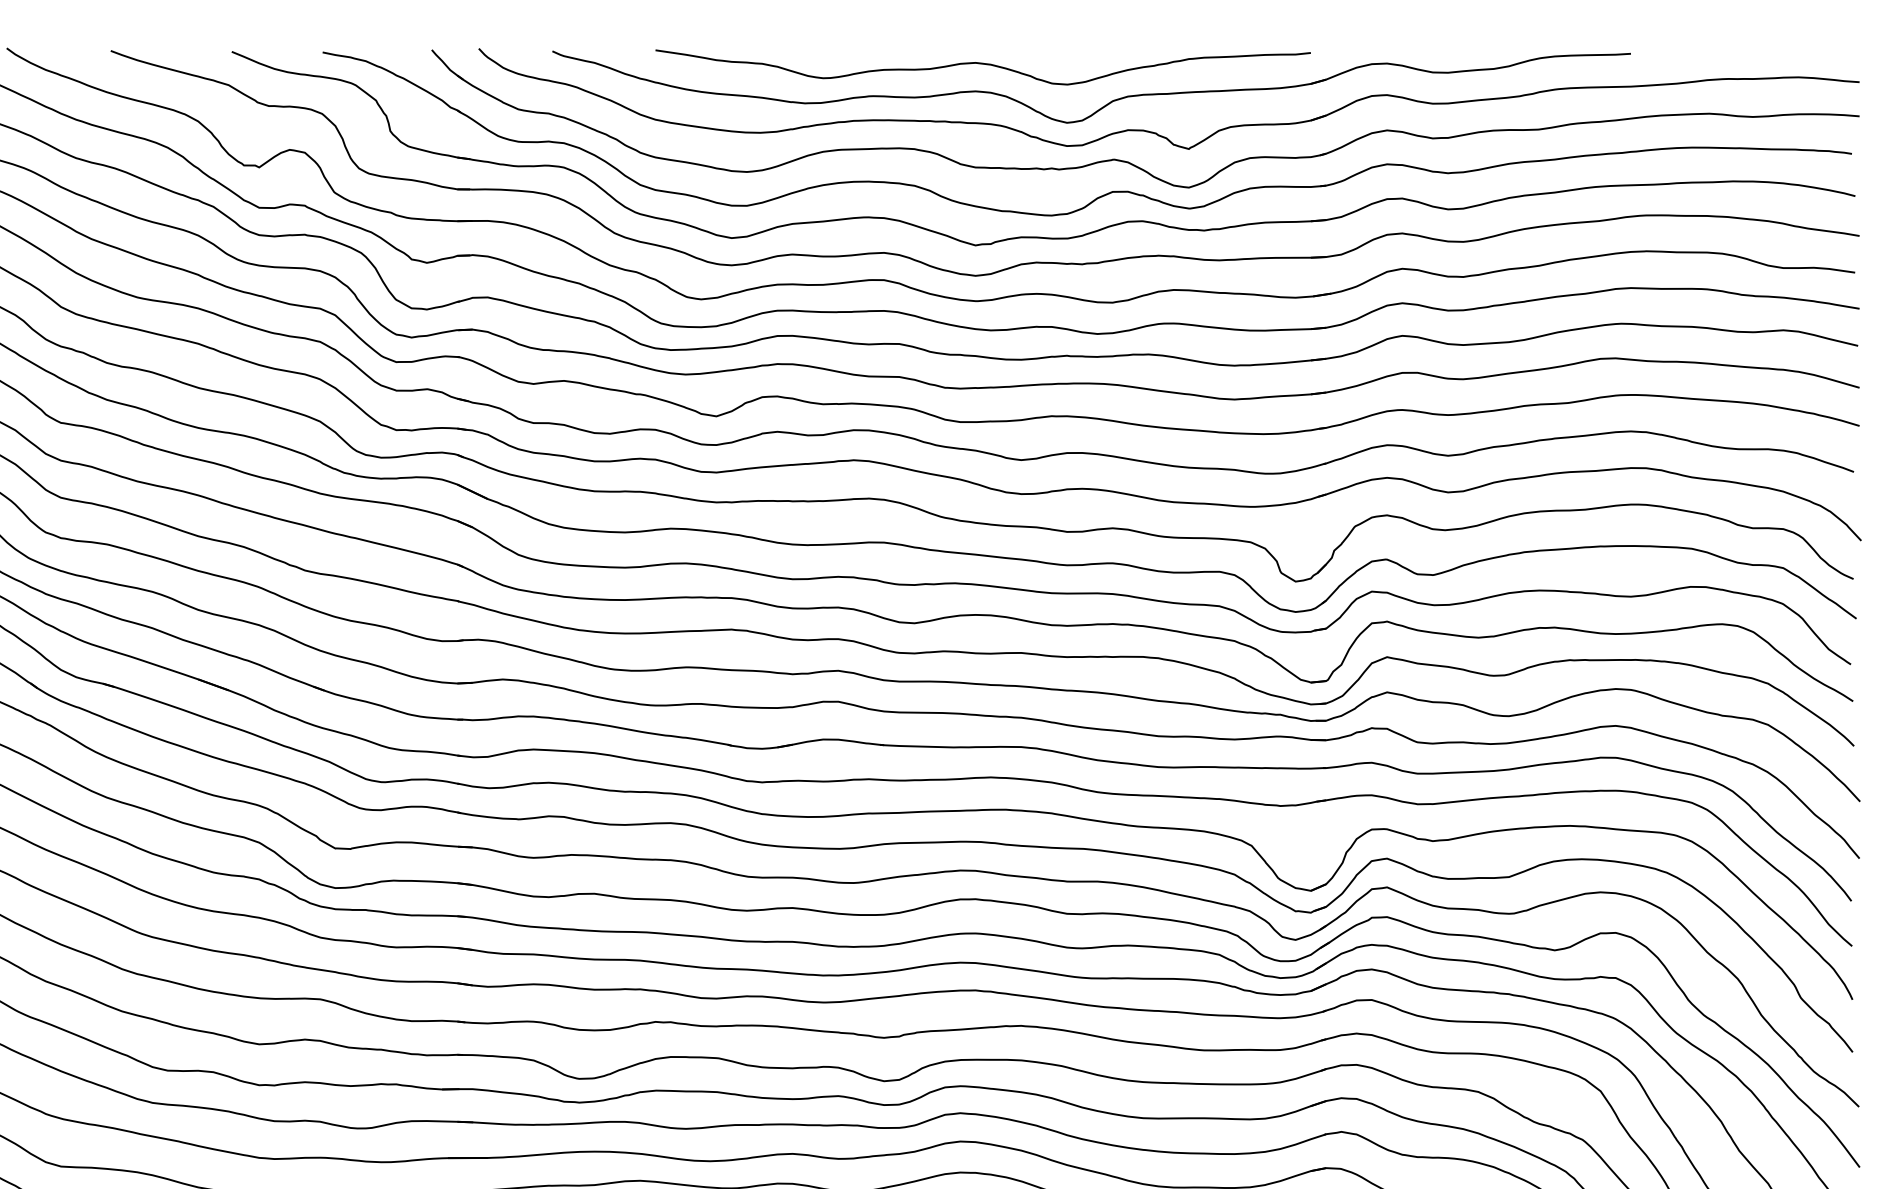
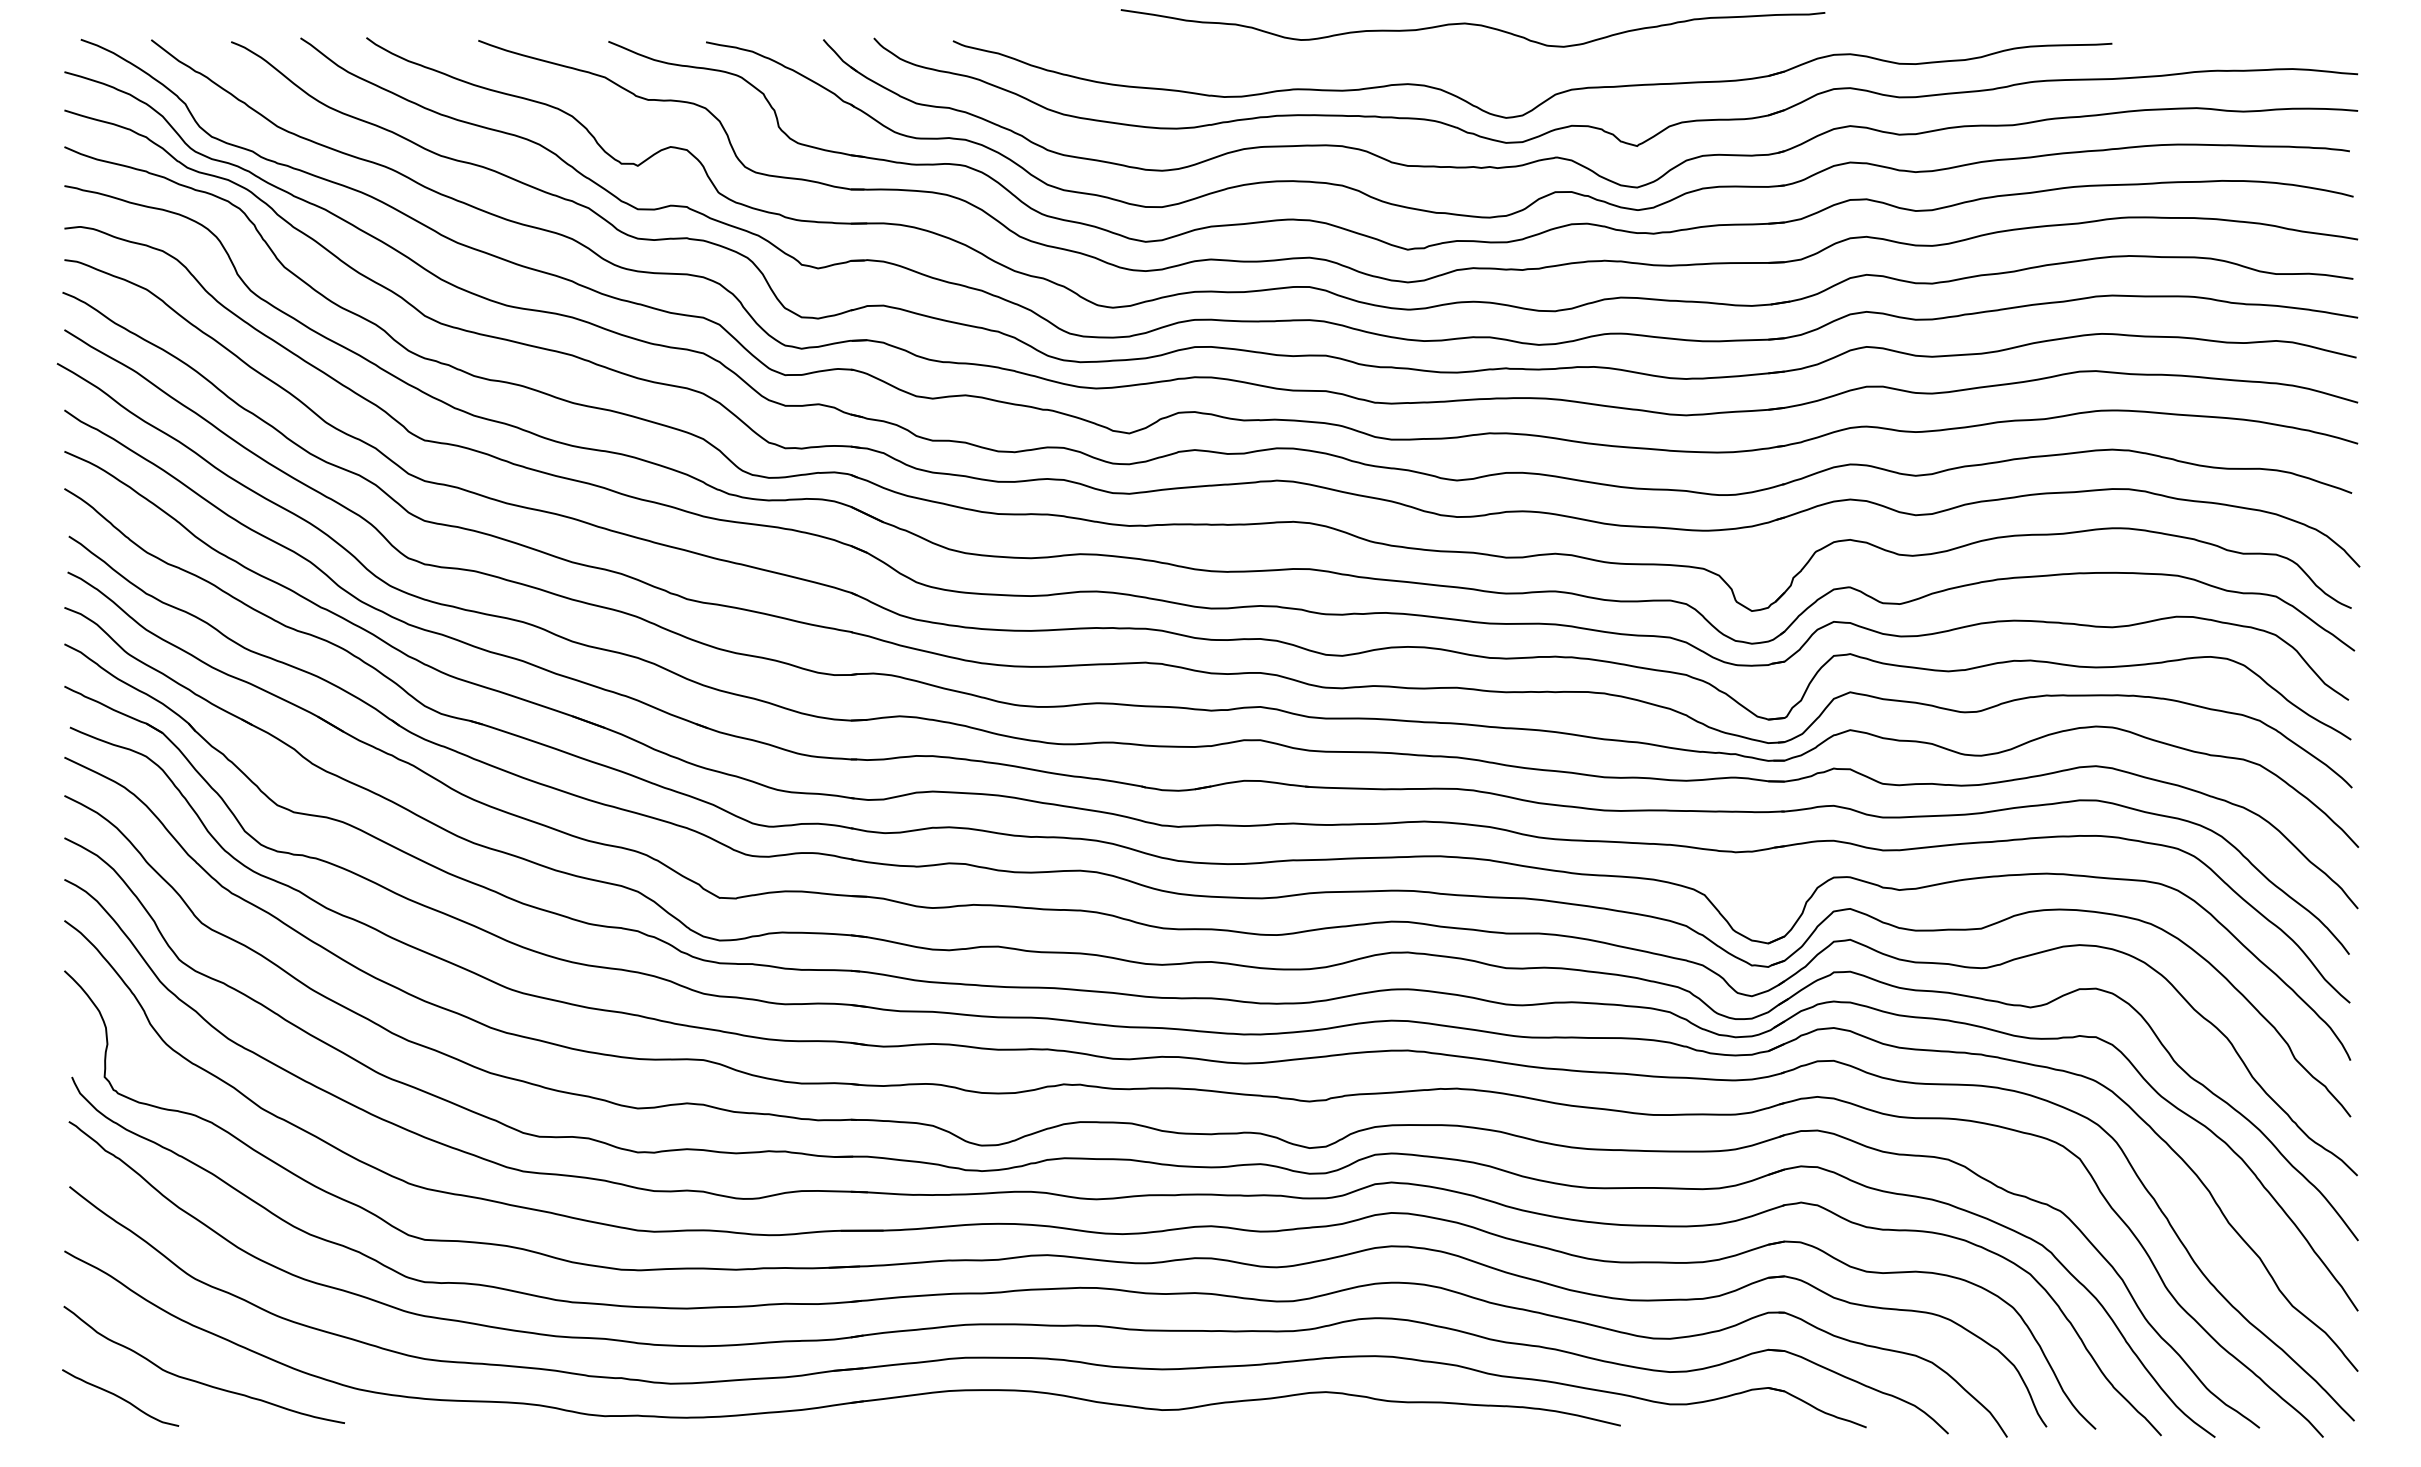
curve: (982, 64) -> (1472, 25), moved

